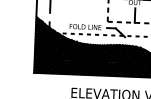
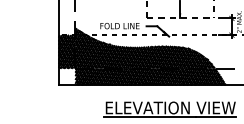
hatch: (42, 24) -> (66, 24), removed
hatch: (40, 66) -> (66, 76), removed

